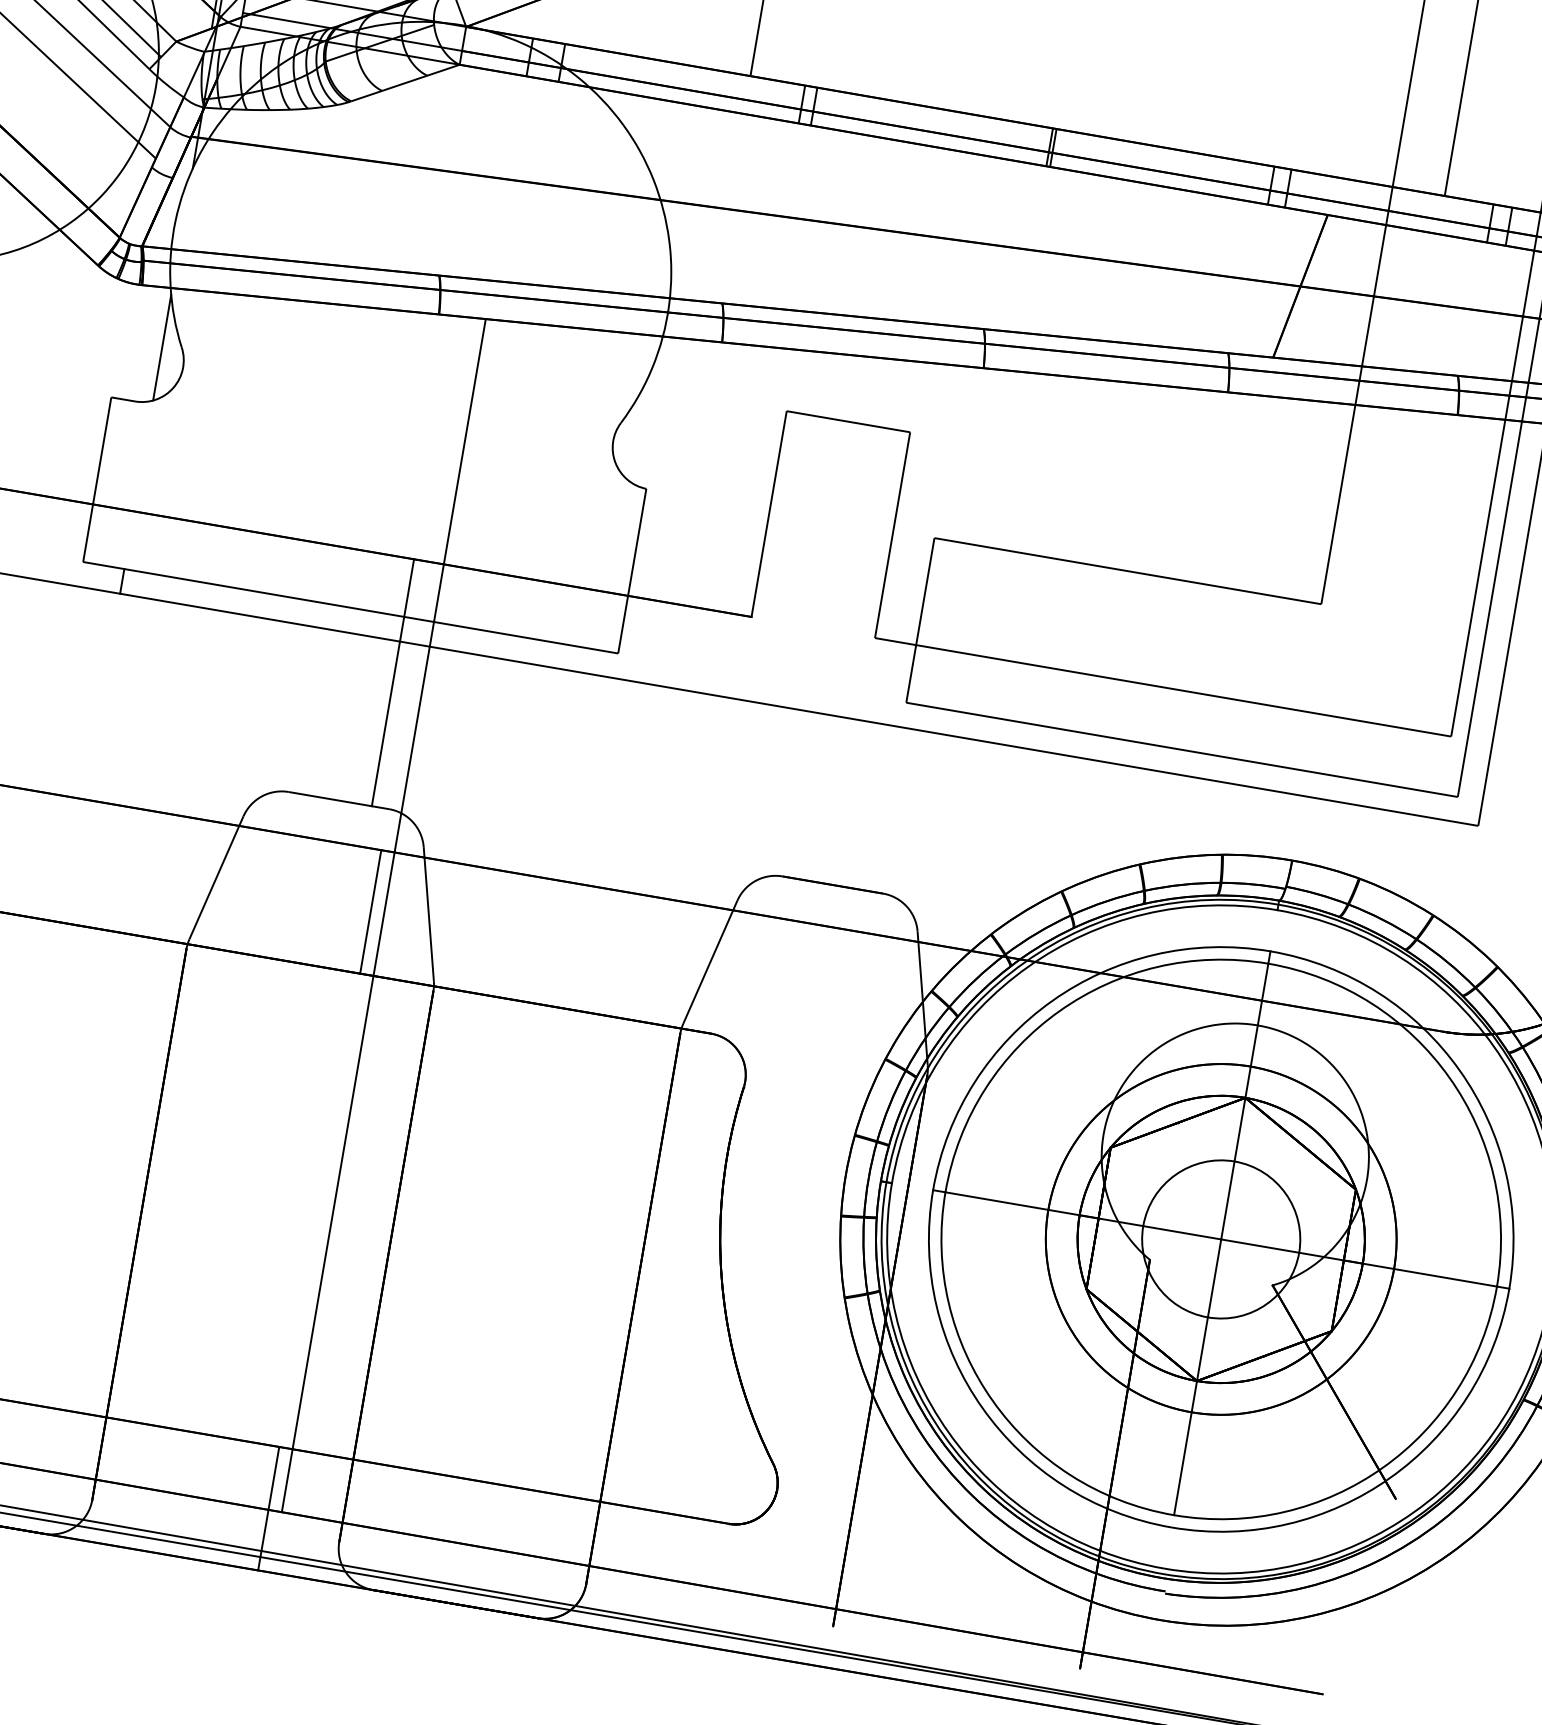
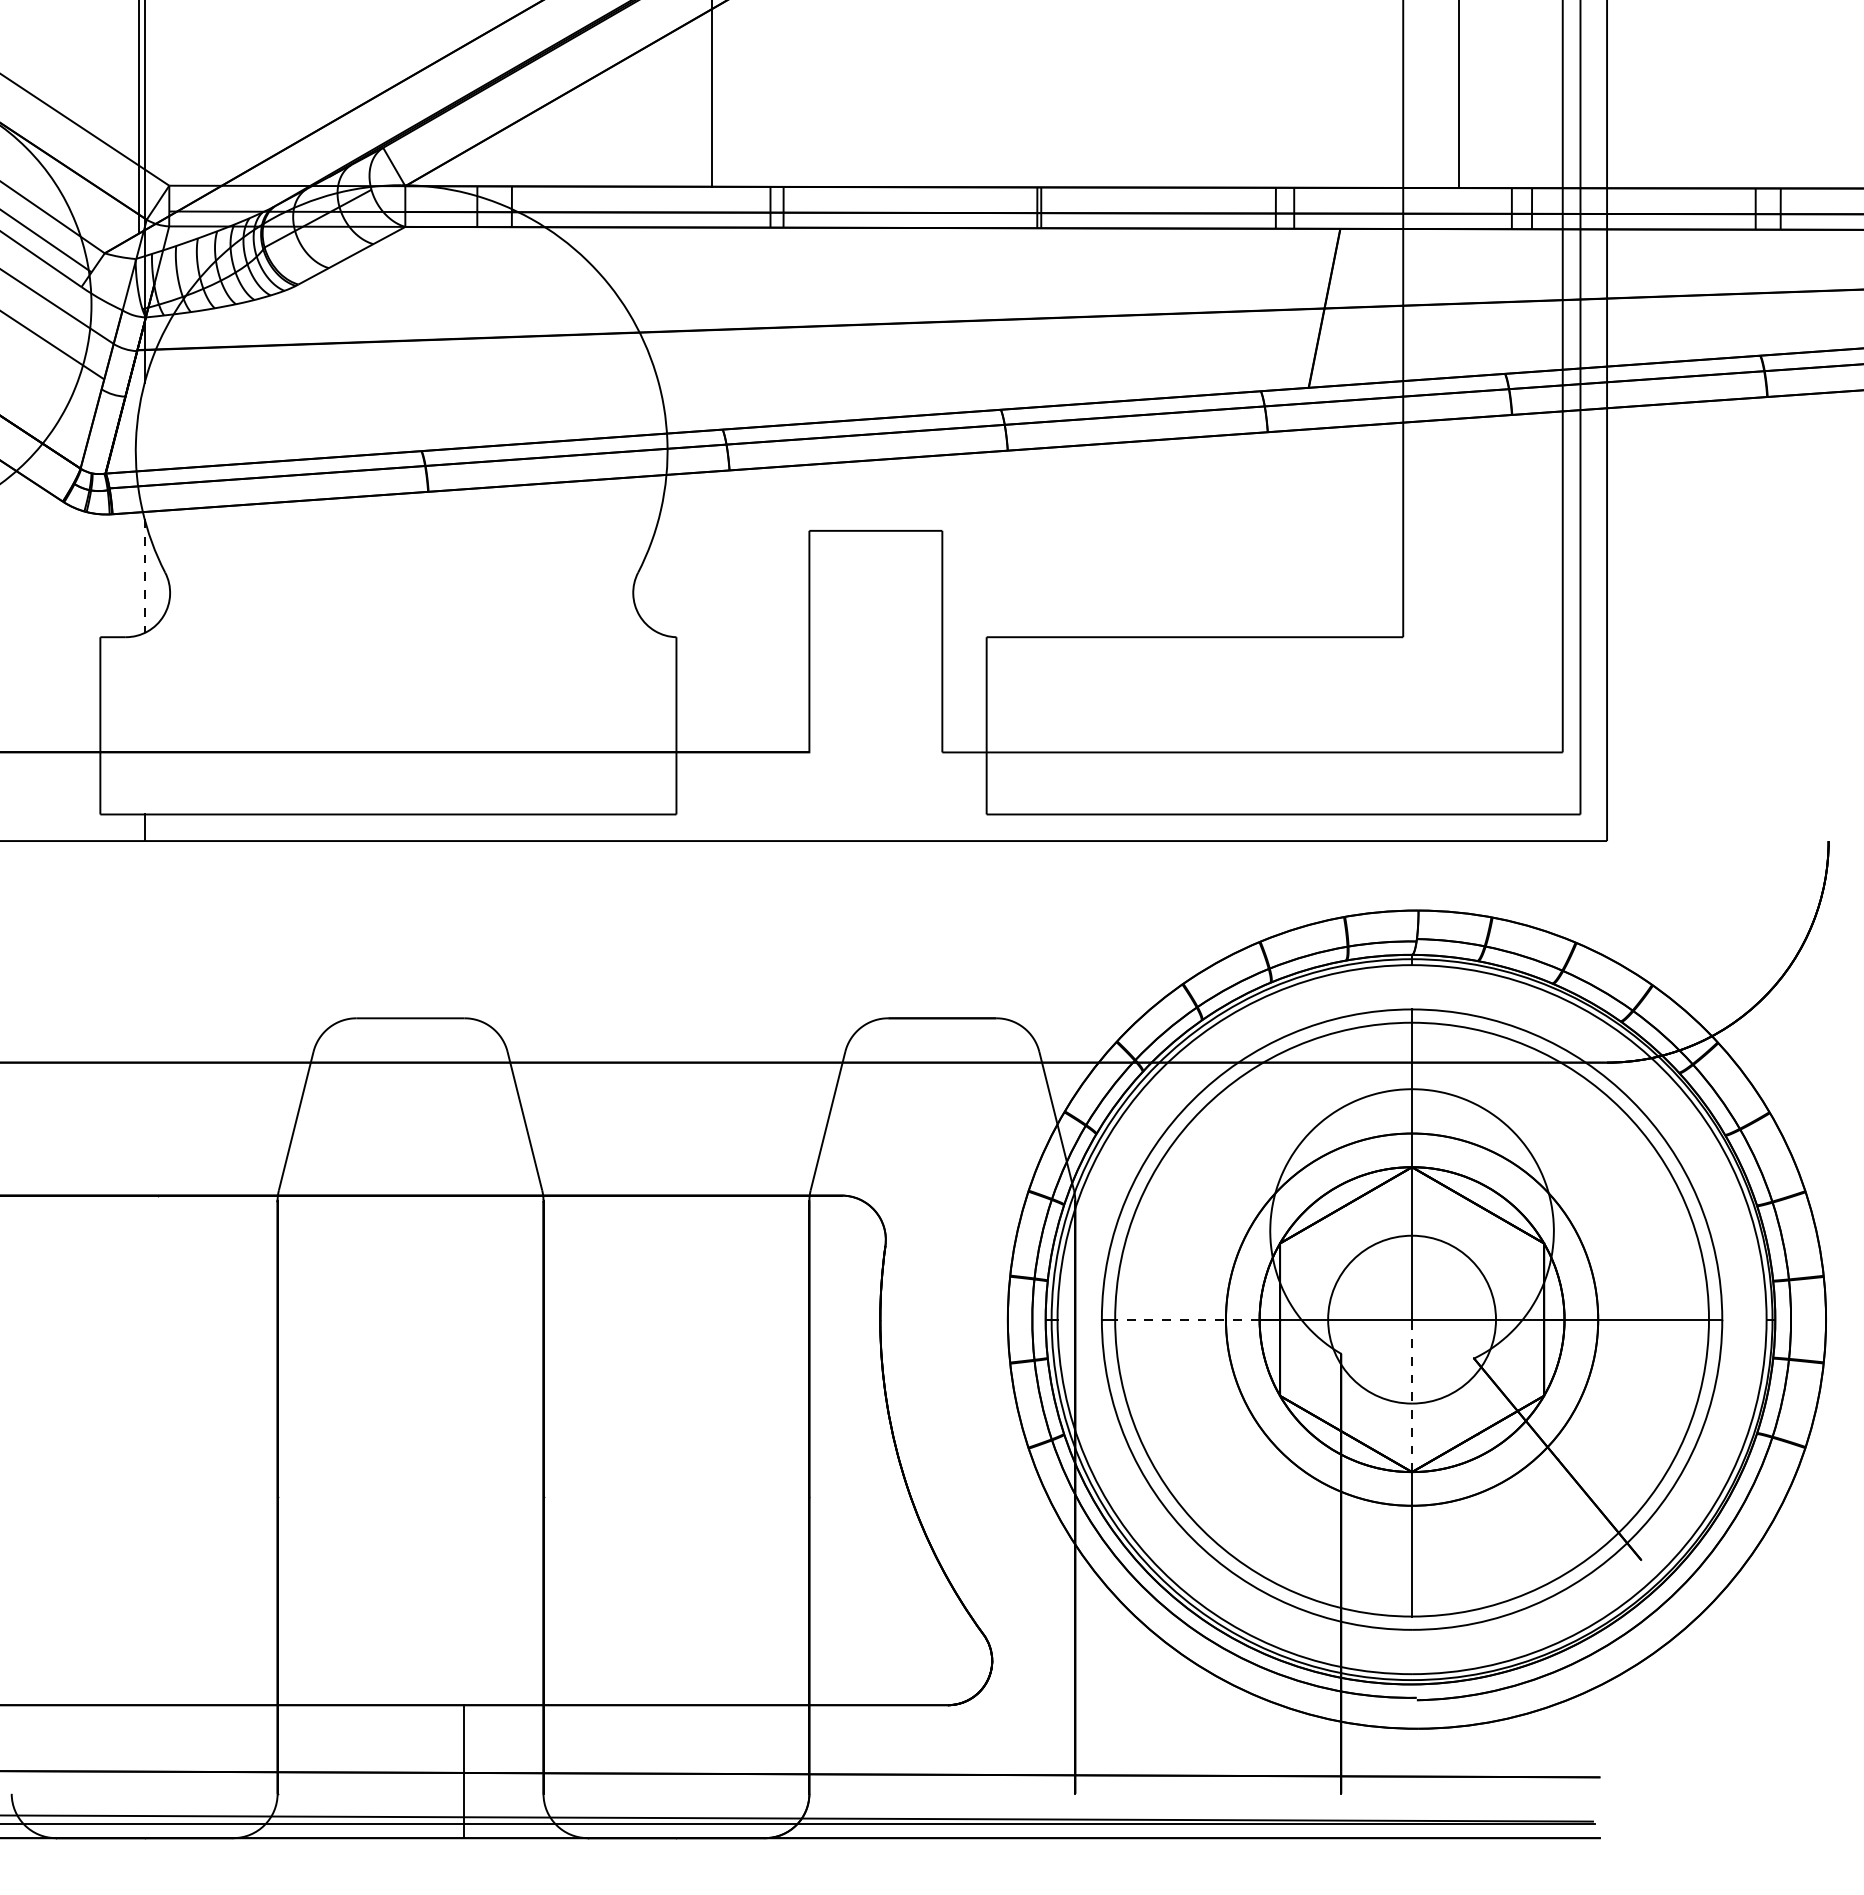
line: (161, 348) -> (144, 576), solid -> dashed
line: (393, 682) -> (446, 885), removed
line: (370, 911) -> (463, 1128), removed
line: (384, 915) -> (478, 1130), removed
line: (1011, 1203) -> (1186, 1319), solid -> dashed
line: (1209, 1309) -> (1412, 1395), solid -> dashed

